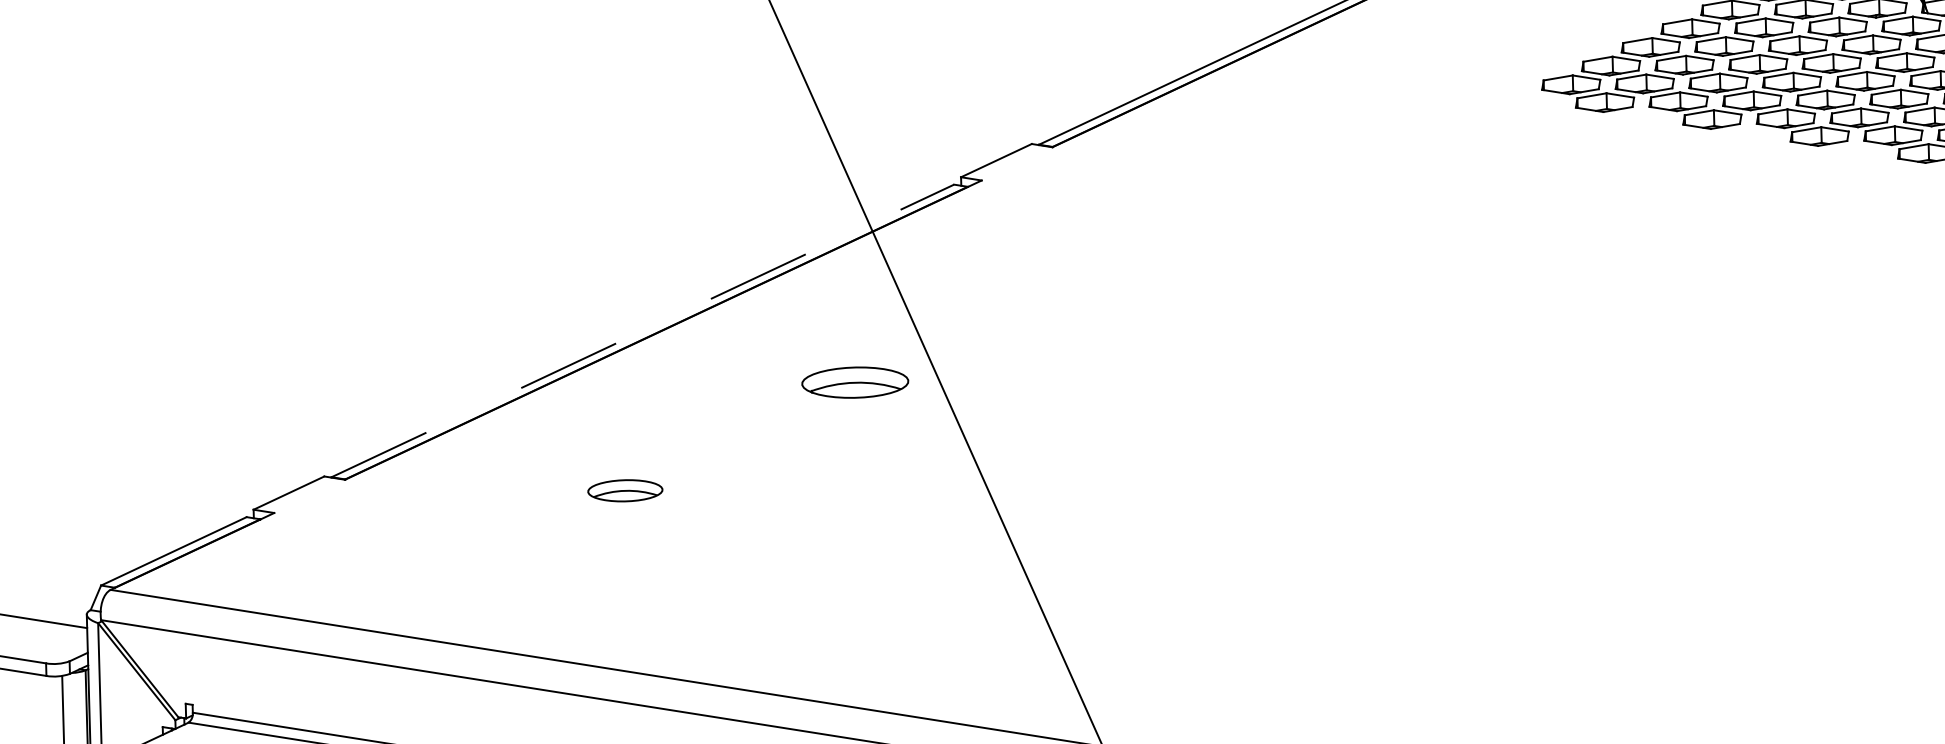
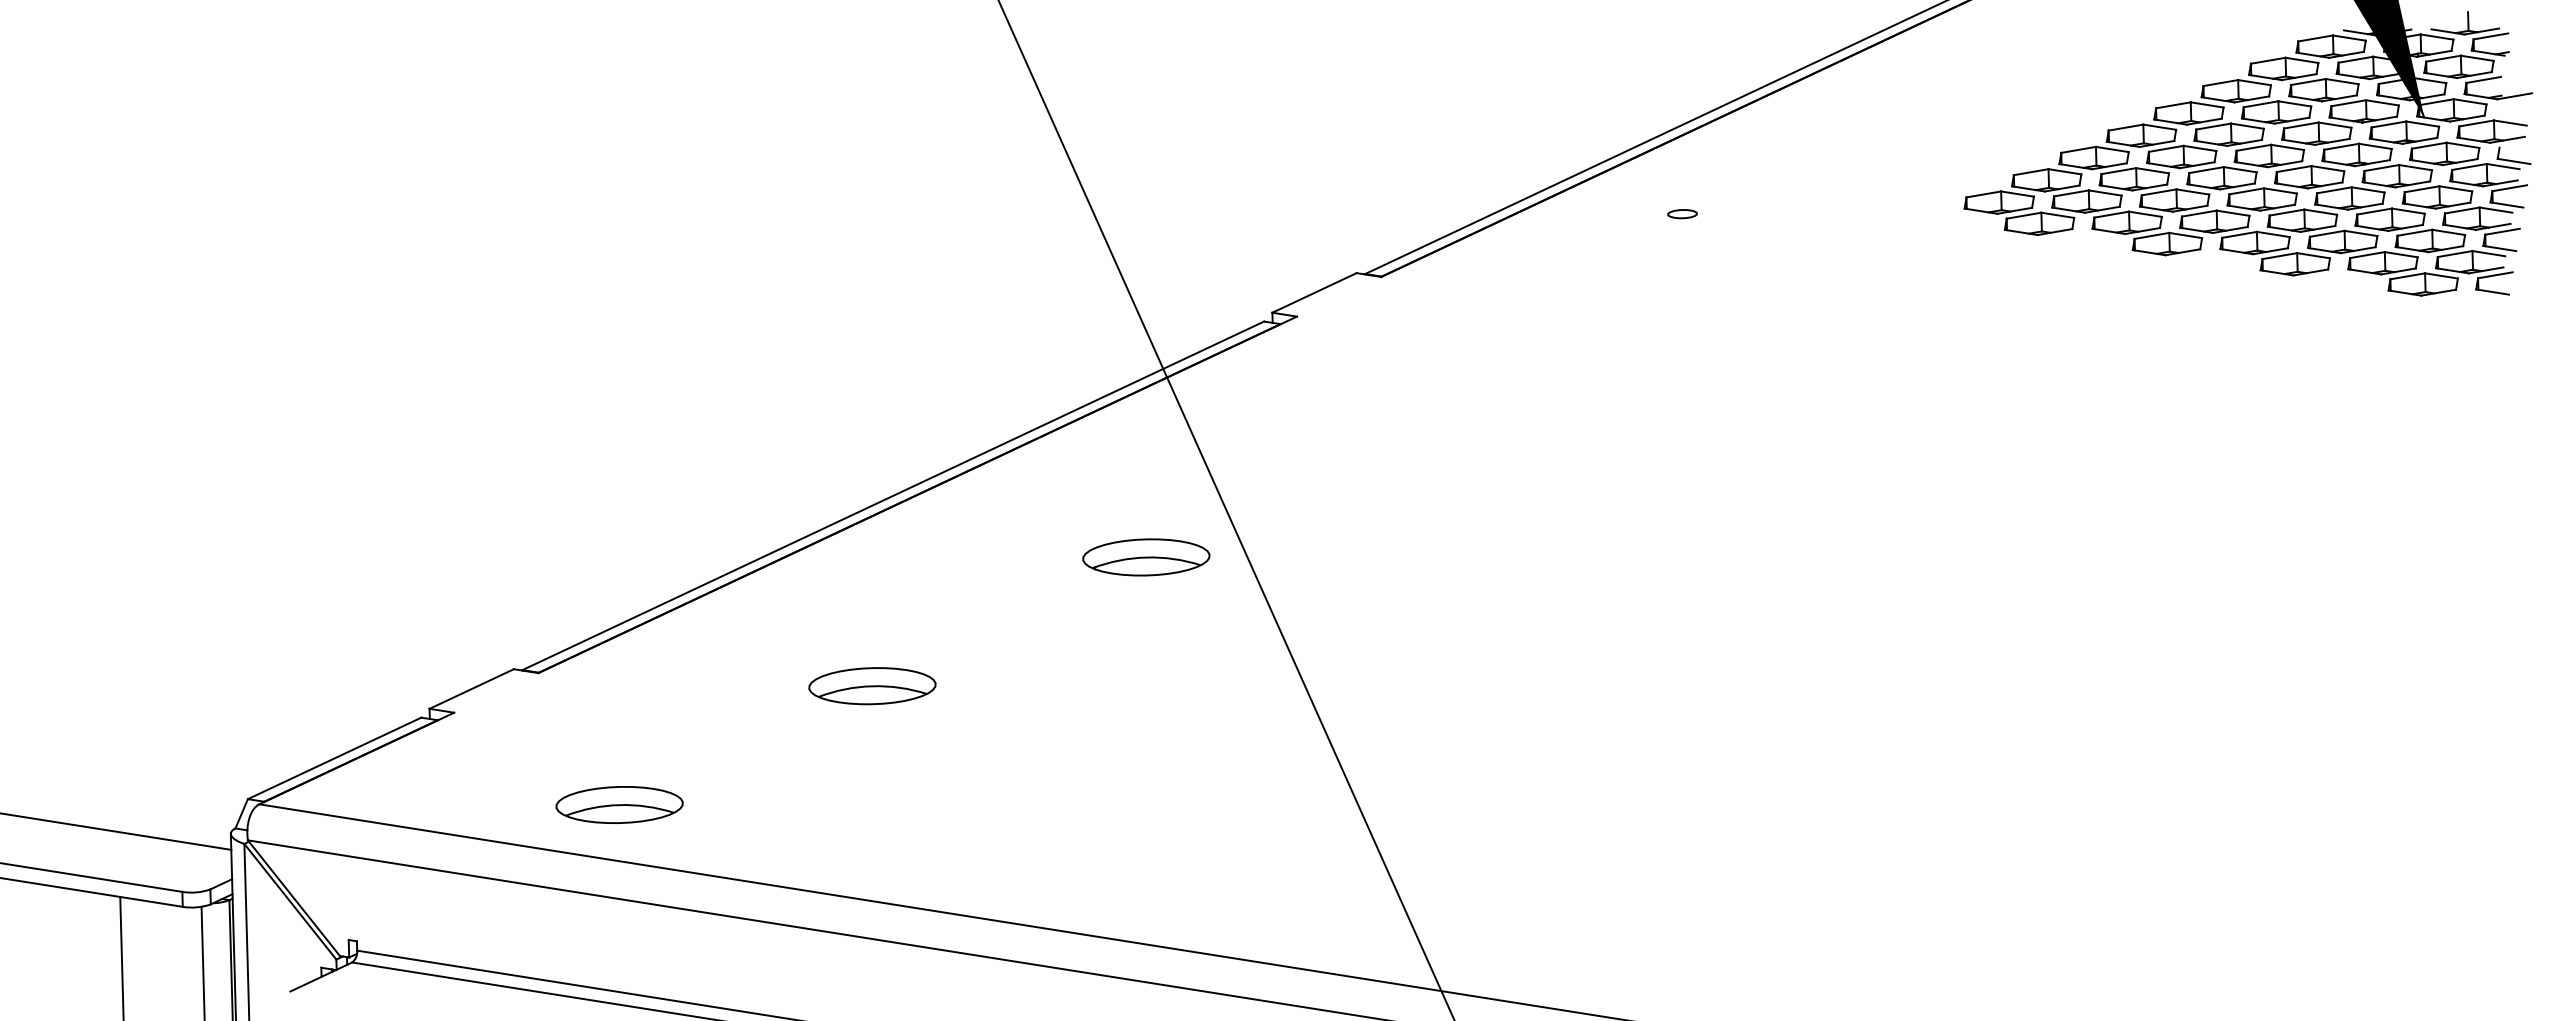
part: (1305, 94) -> (1682, 214), added
line: (643, 330) -> (893, 495), dashed -> solid
part: (625, 490) -> (872, 686), size x1.43
part: (413, 590) -> (619, 804), added

